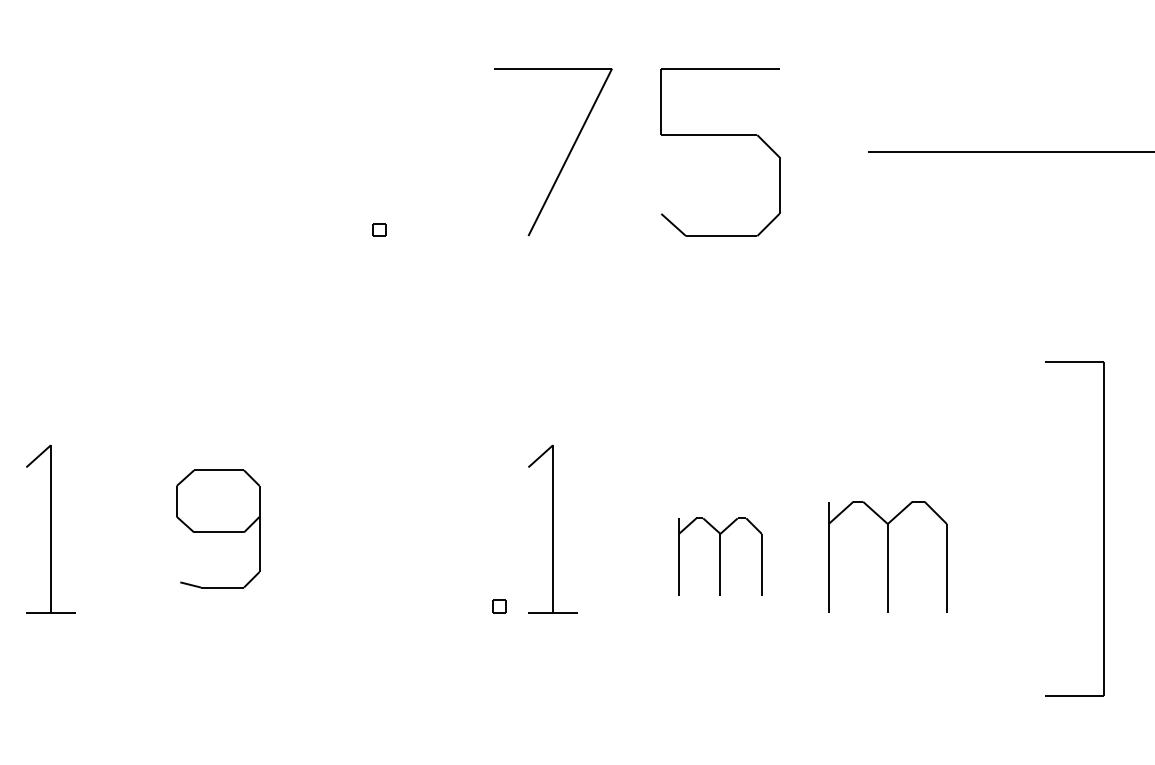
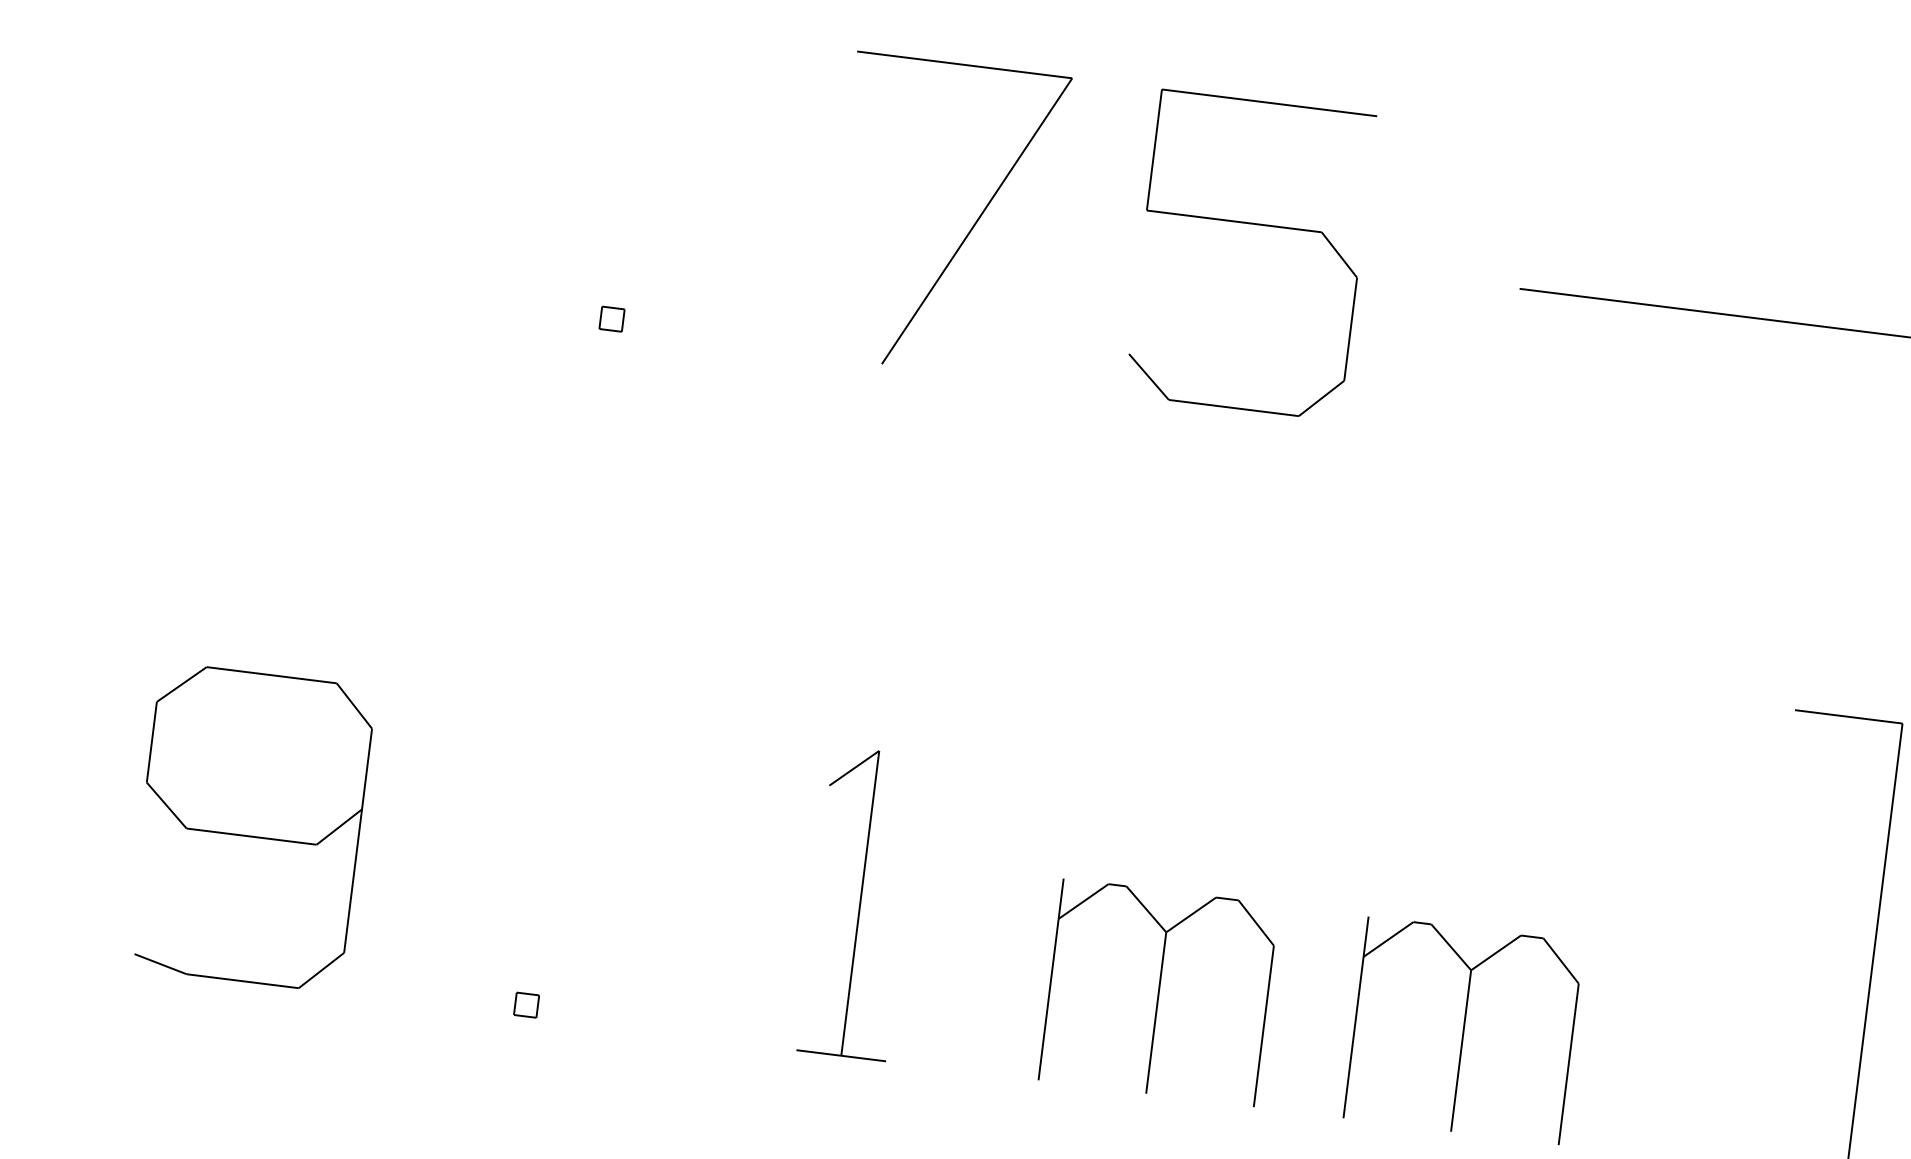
part: (217, 528) -> (249, 826), size x1.43
part: (720, 556) -> (1159, 991), size x1.43
part: (499, 606) -> (526, 1005), moved

